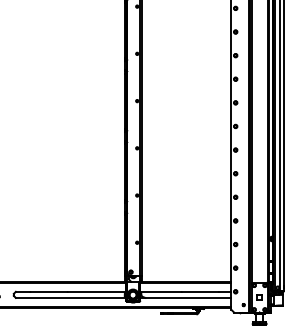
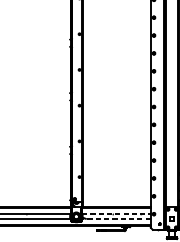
line: (185, 291) -> (116, 213), solid -> dashed
line: (185, 297) -> (116, 218), solid -> dashed

